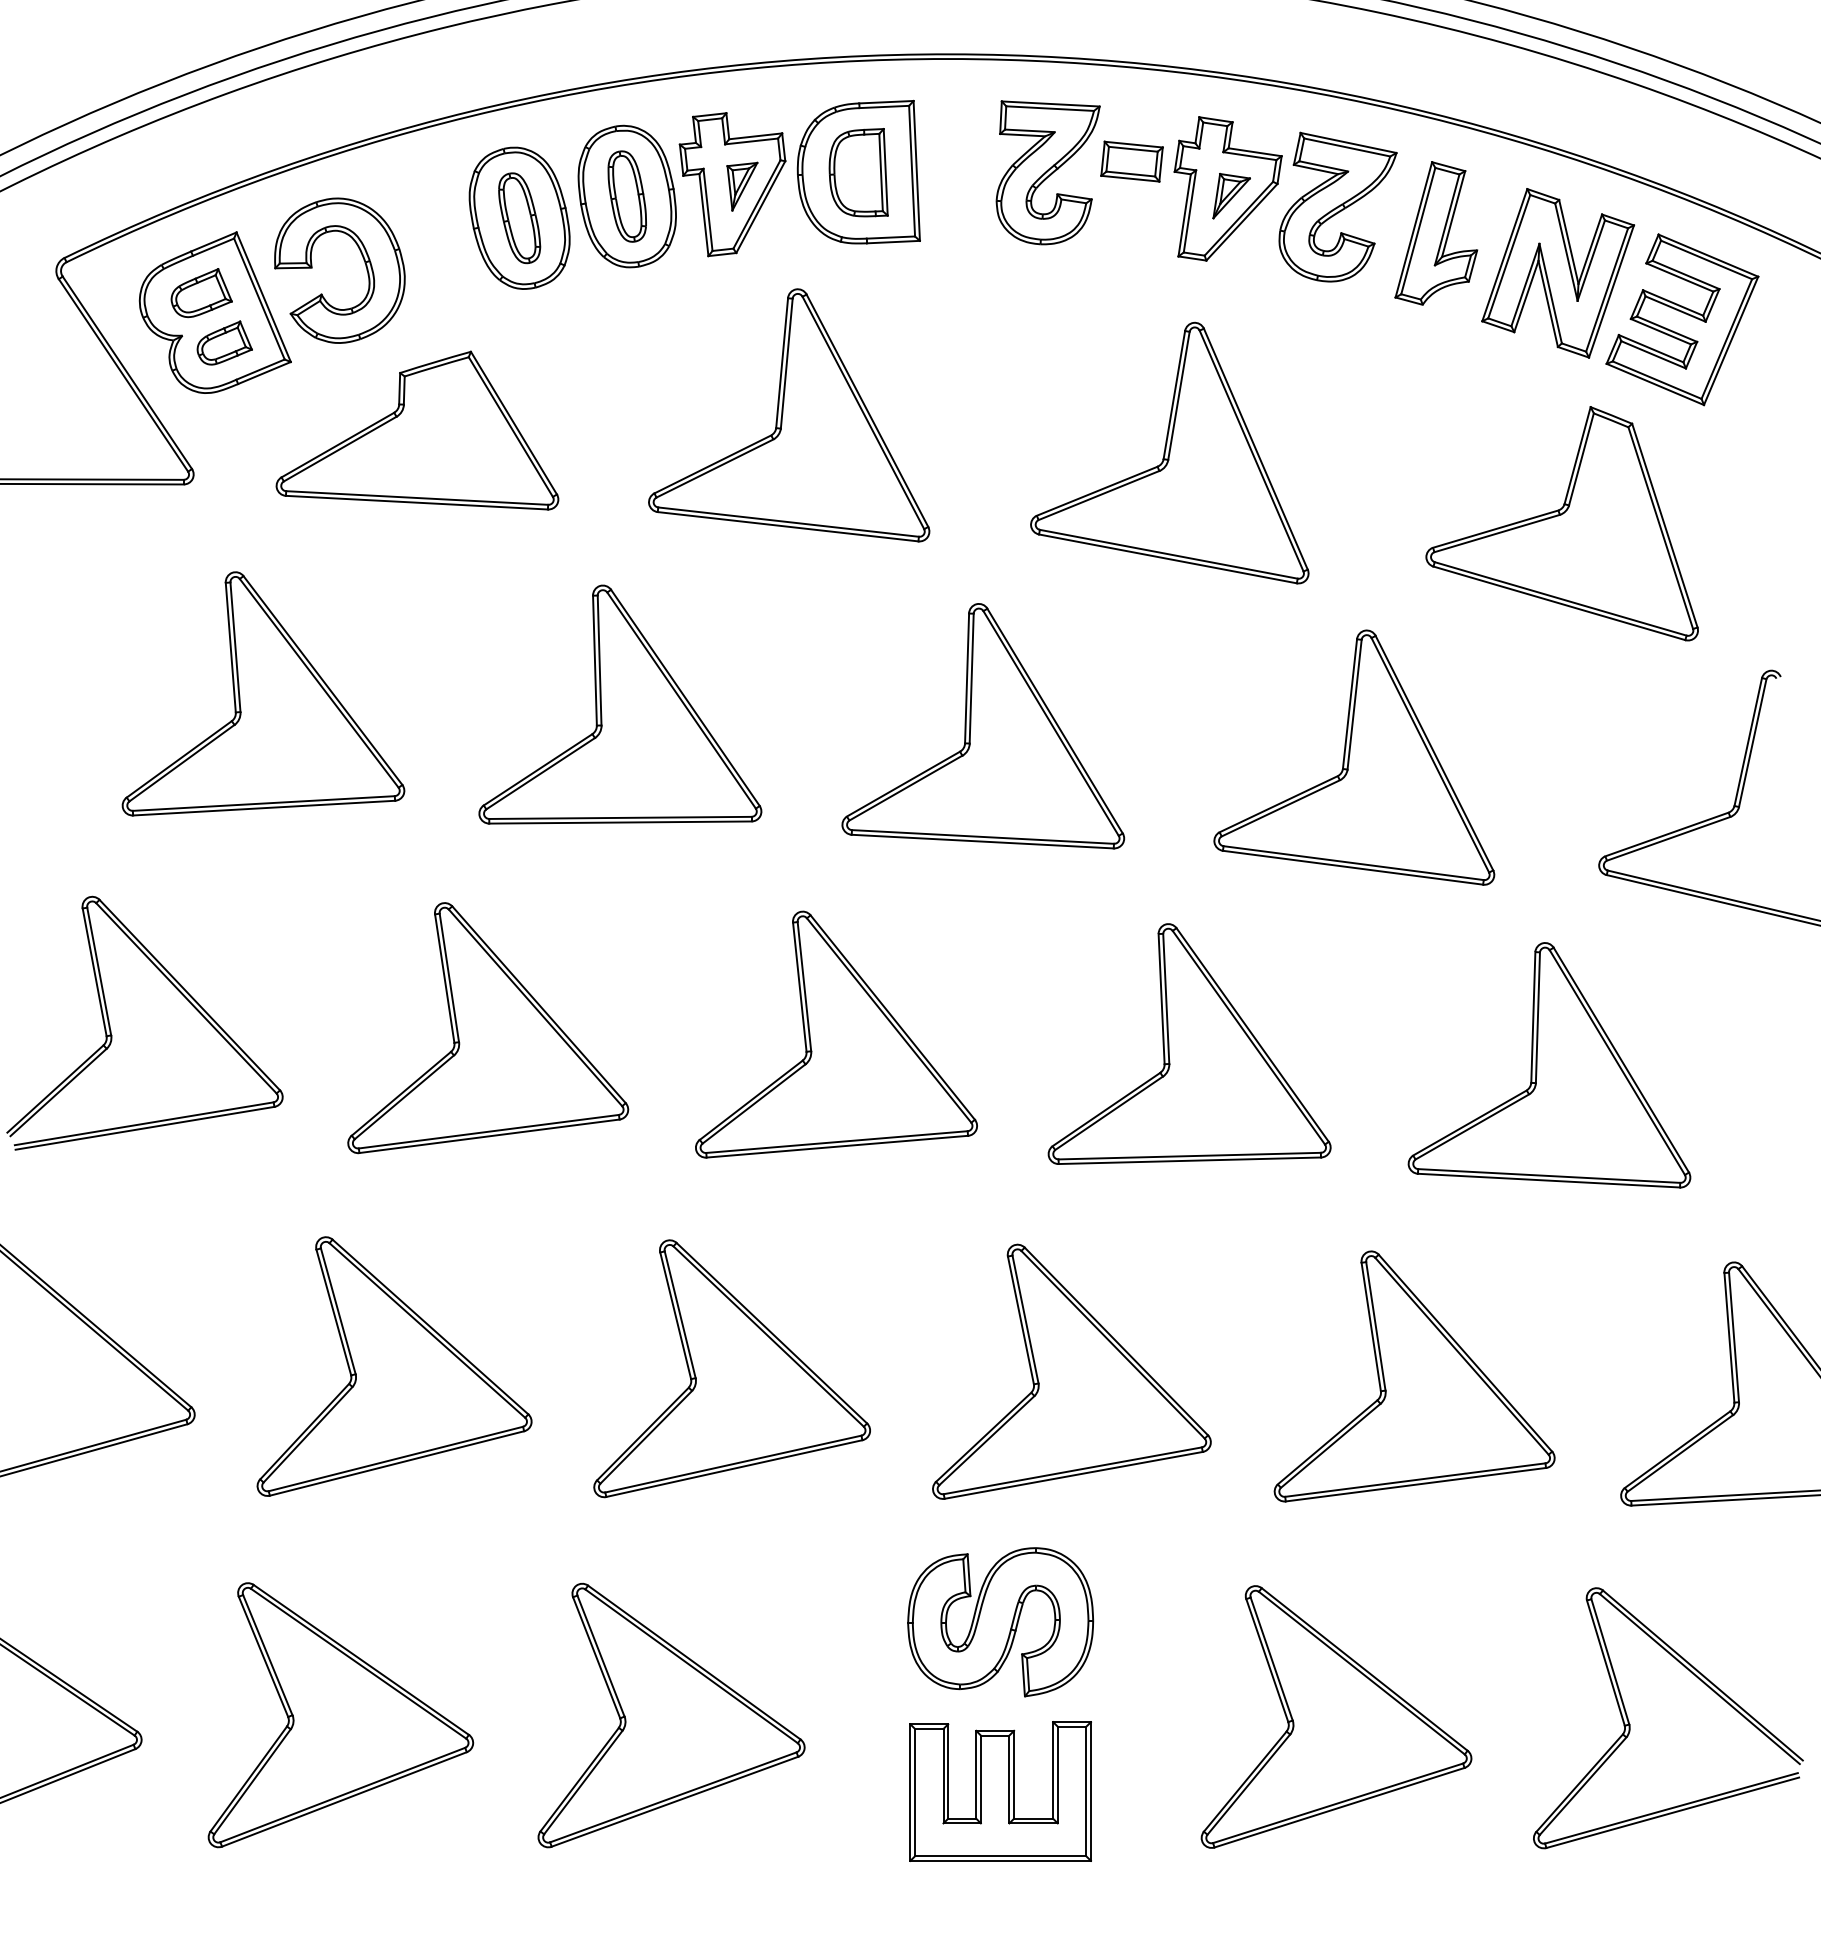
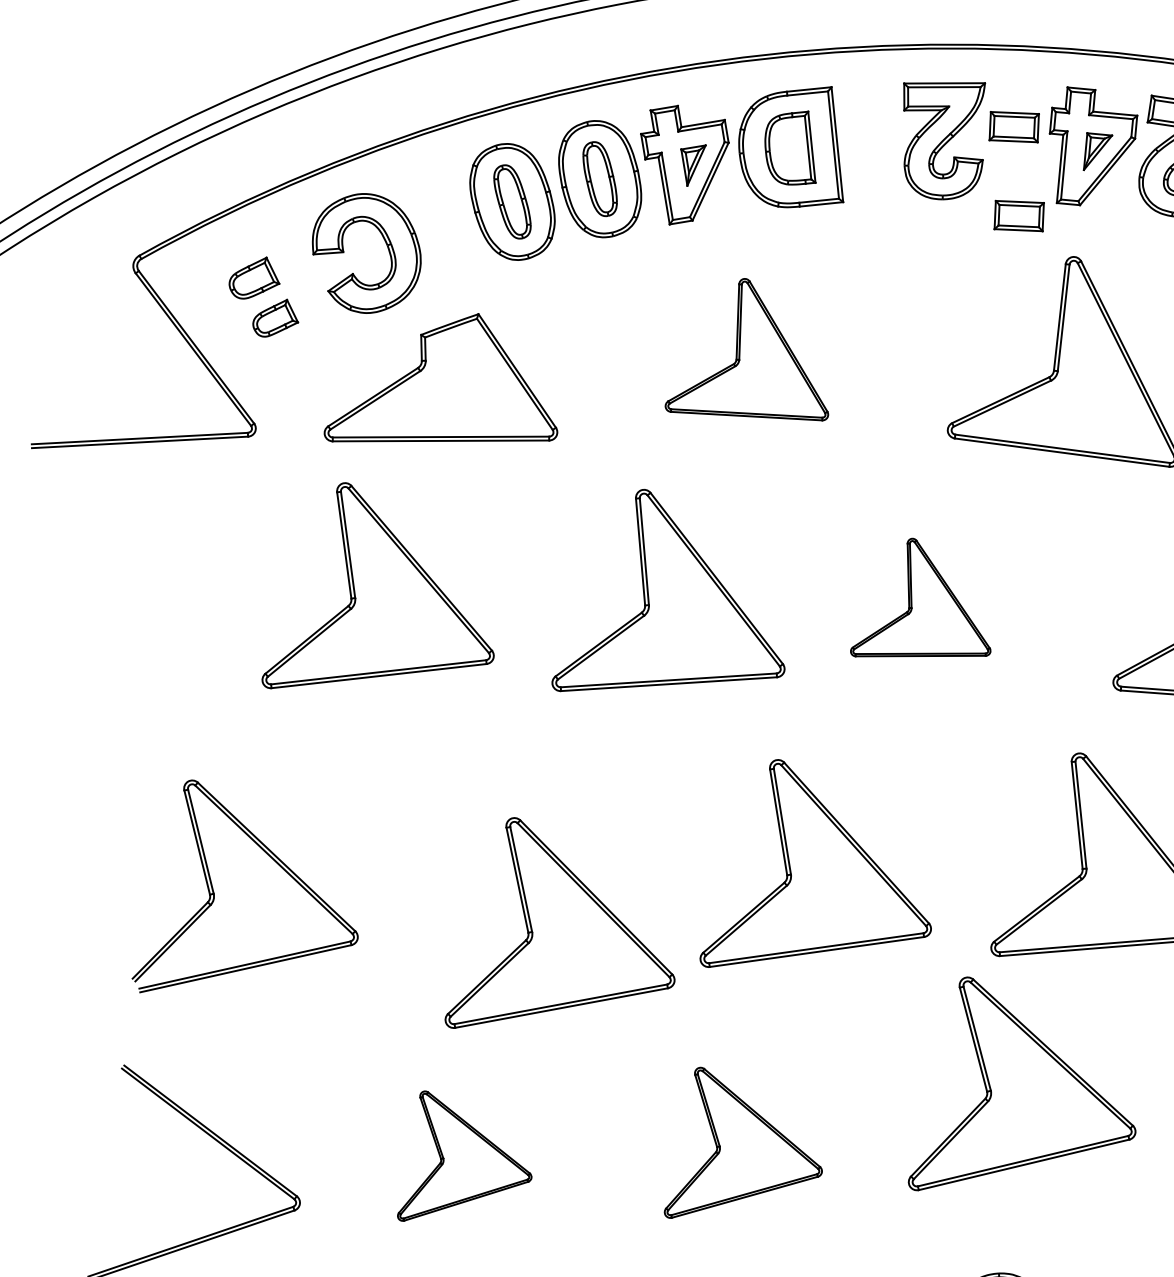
part: (1131, 269) -> (1018, 215), added
part: (214, 312) -> (265, 293), removed
part: (789, 415) -> (743, 351), size x0.7
part: (263, 693) -> (373, 581), moved
part: (620, 704) -> (663, 586), moved
part: (983, 726) -> (917, 599), size x0.6
part: (488, 1028) -> (555, 919), moved
part: (394, 1366) -> (462, 1153), size x0.6
part: (731, 1368) -> (739, 1139), size x0.7
part: (1071, 1371) -> (1017, 1079), moved

